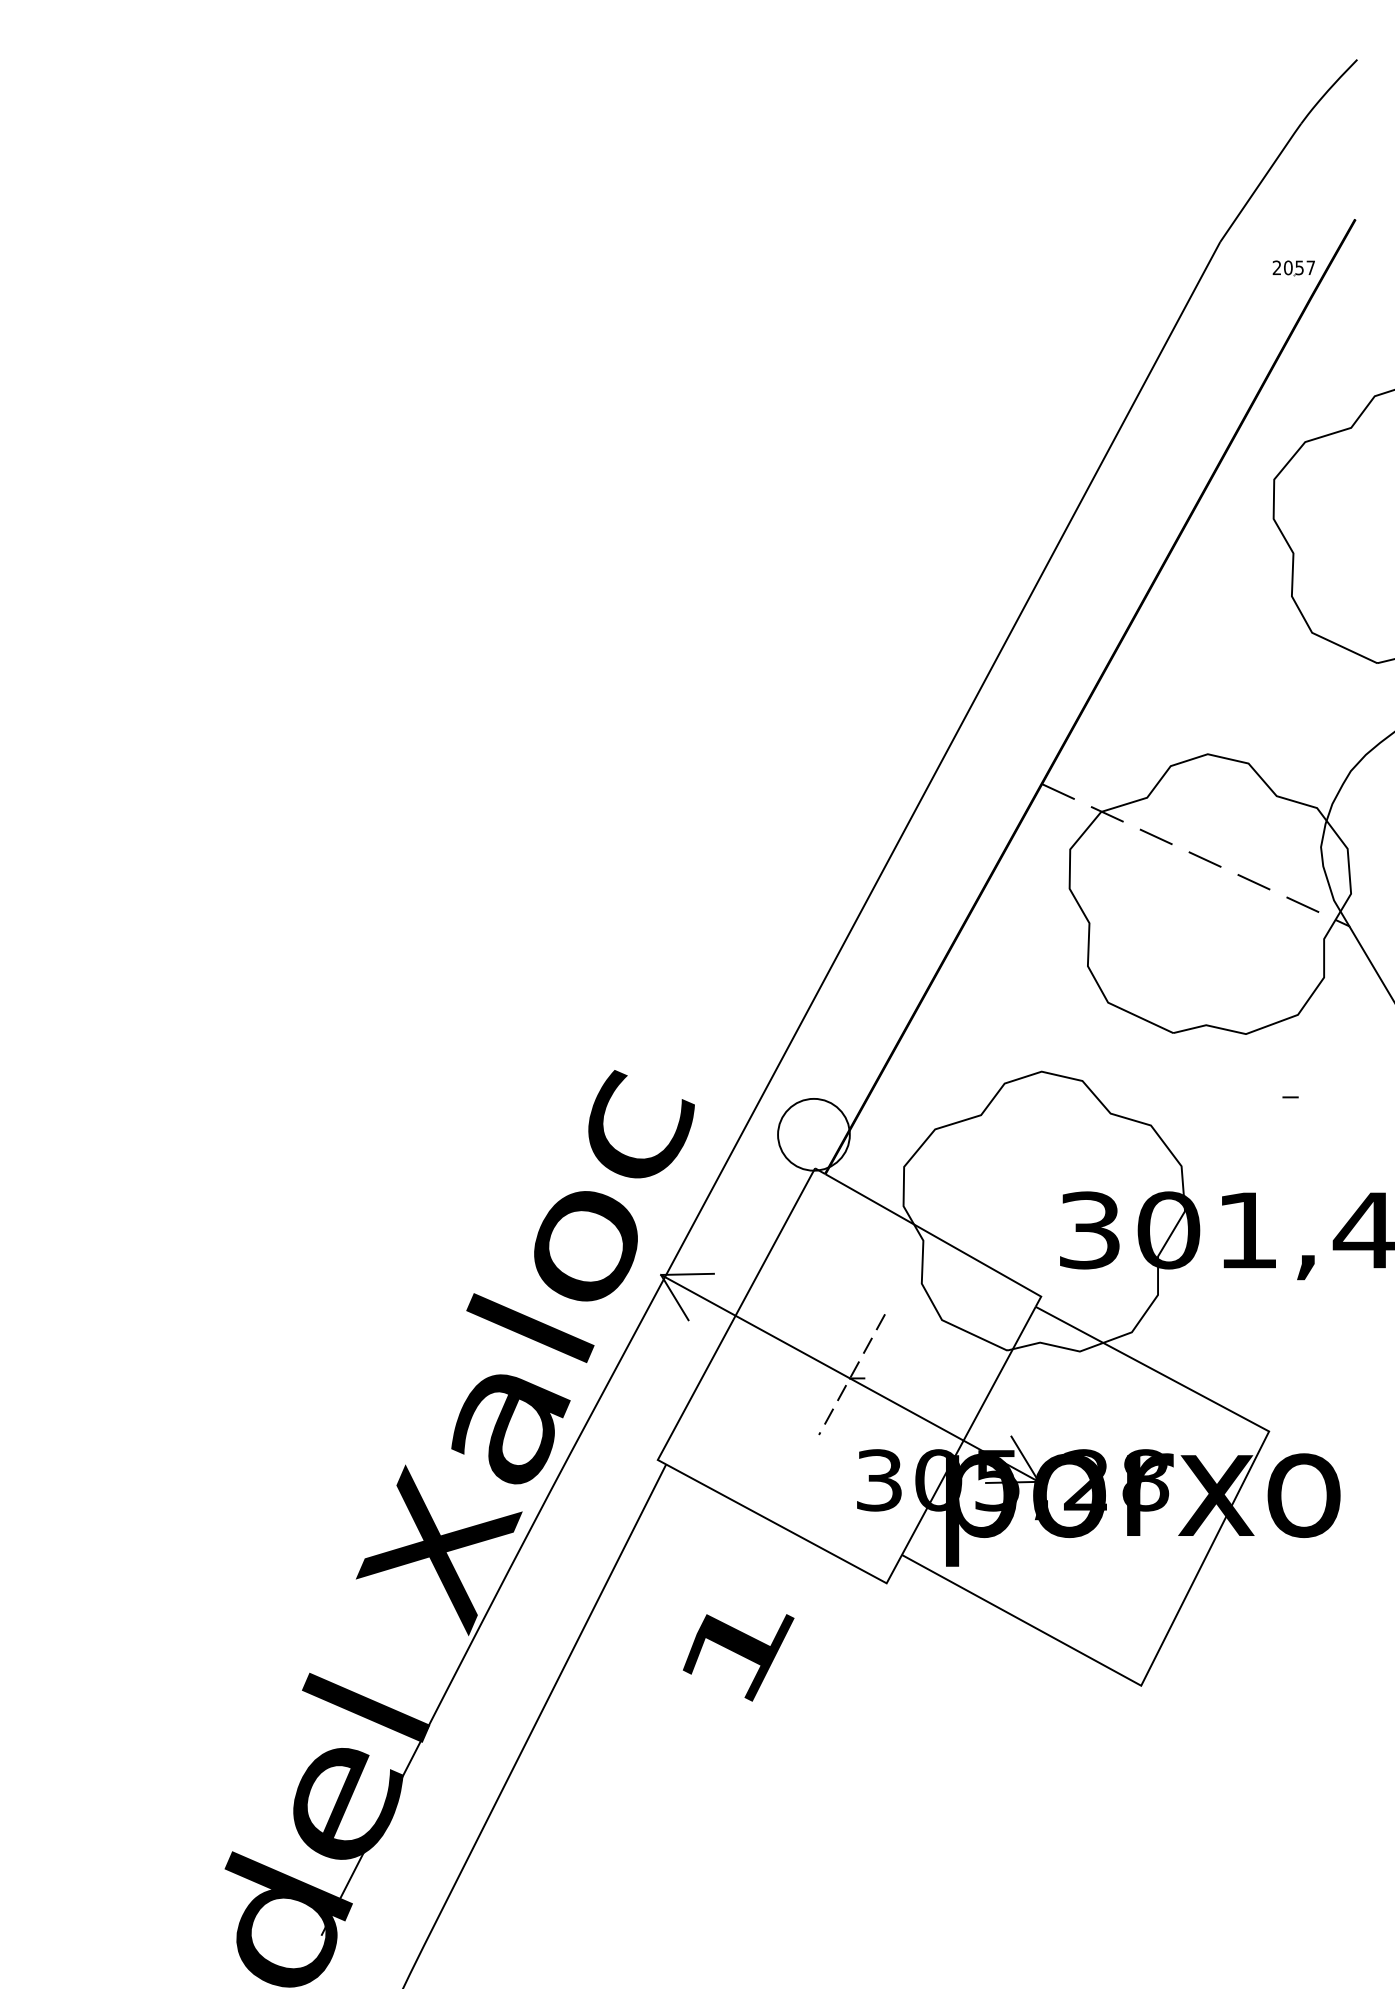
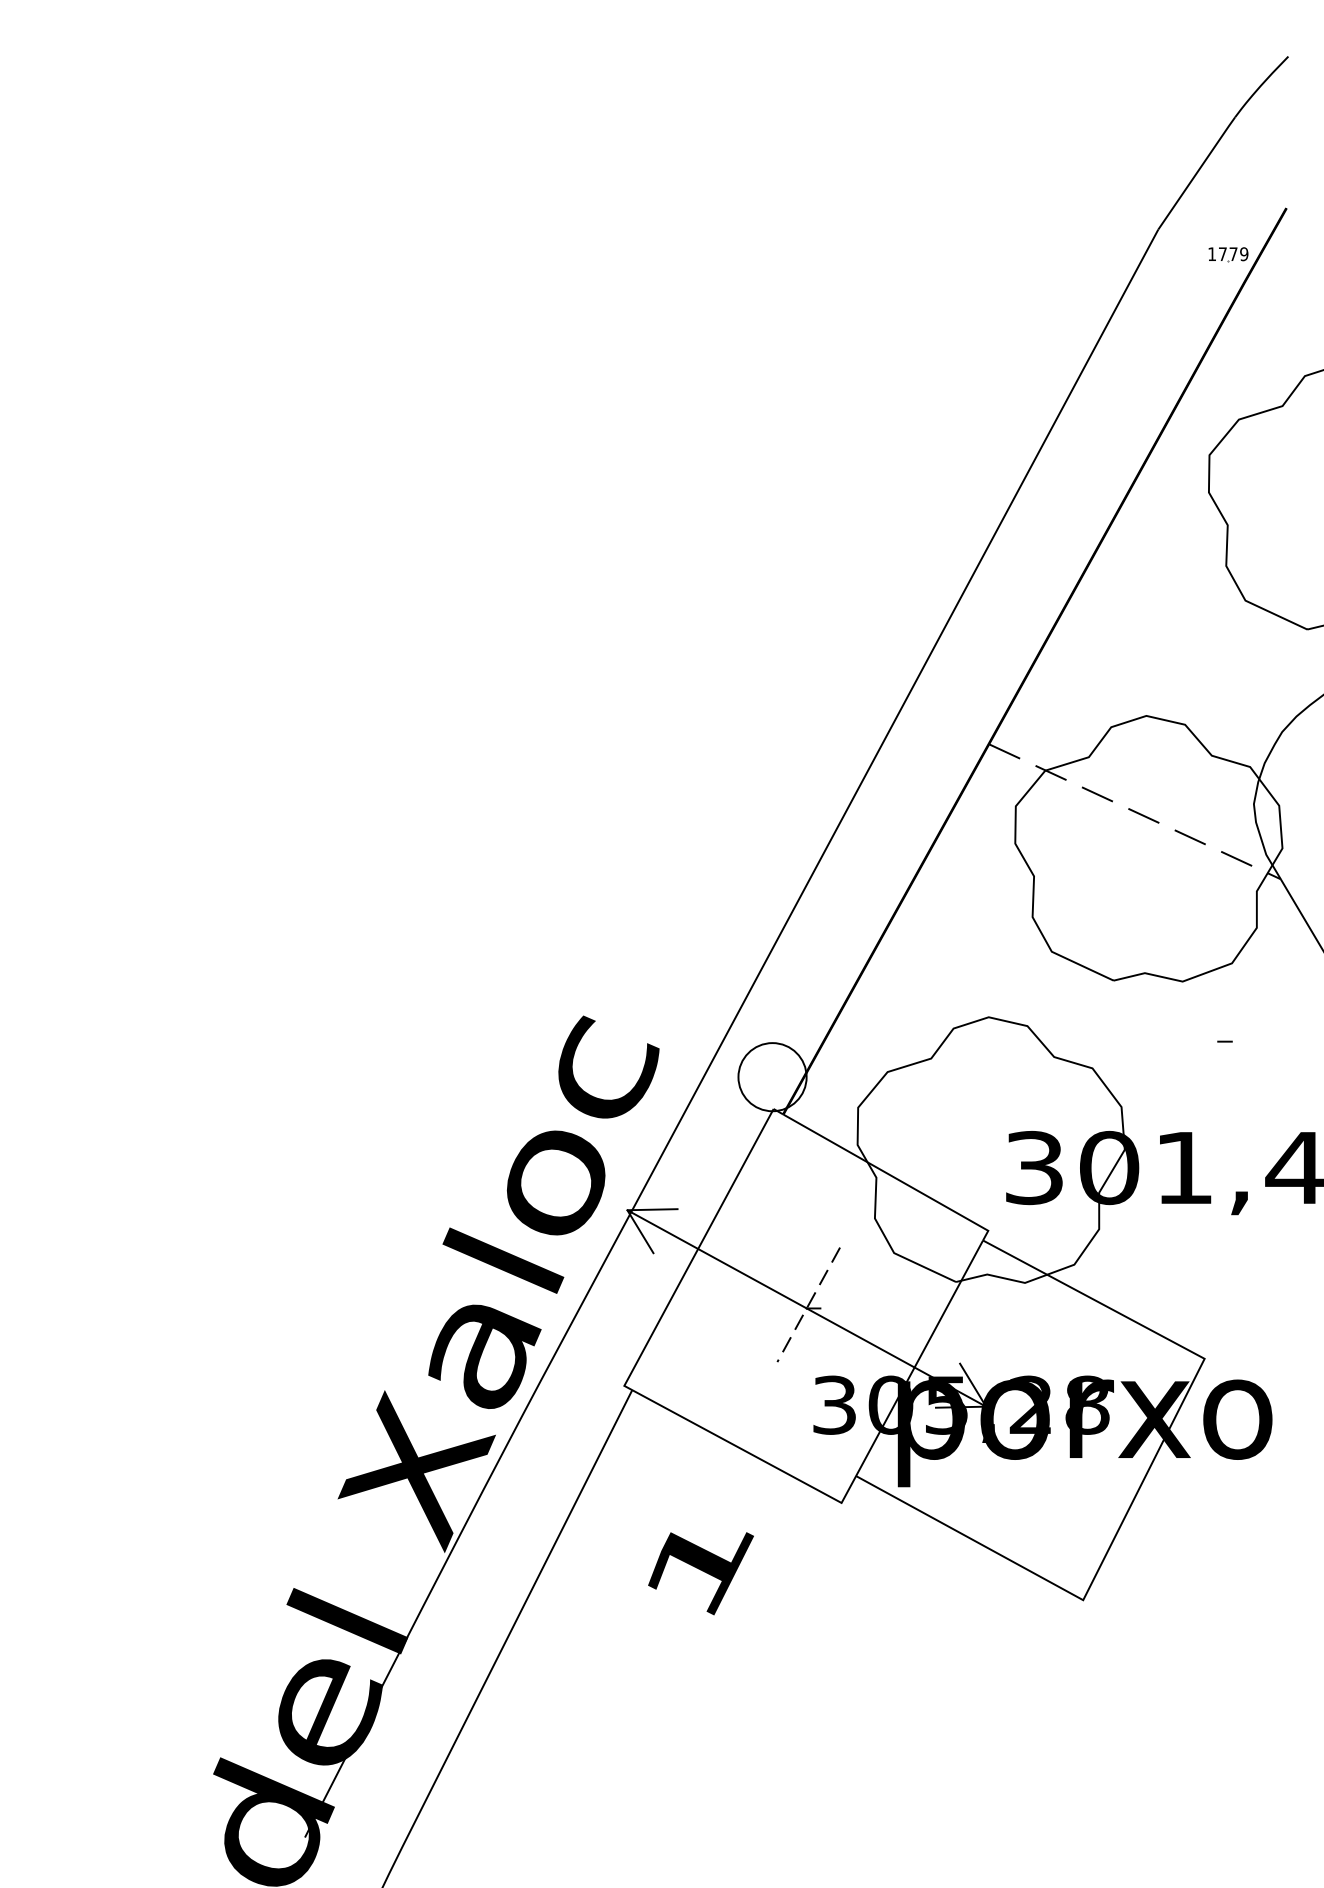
text: (1293, 267) -> (1227, 253), 2057 -> 1779

